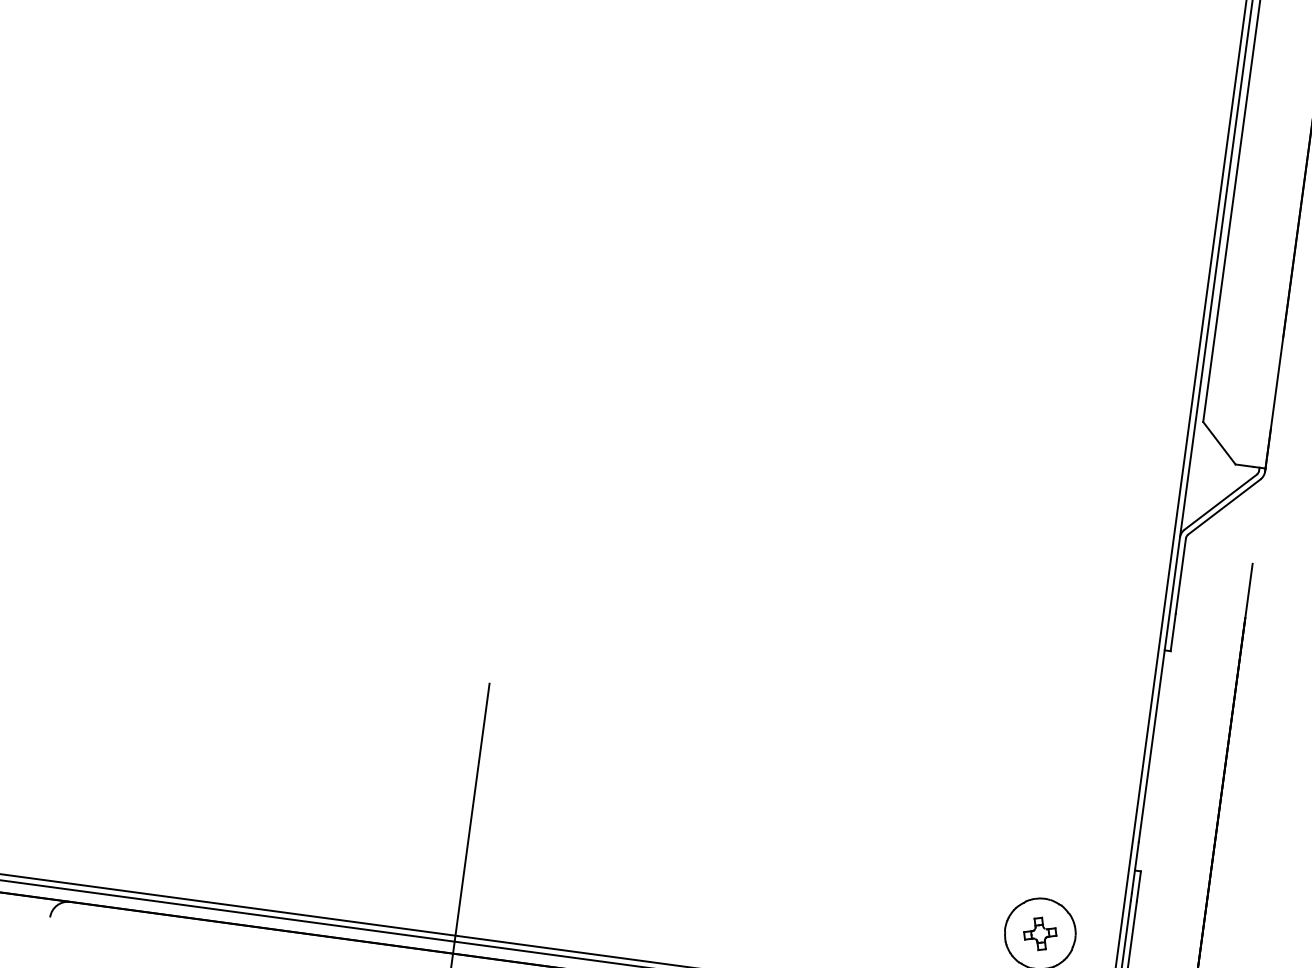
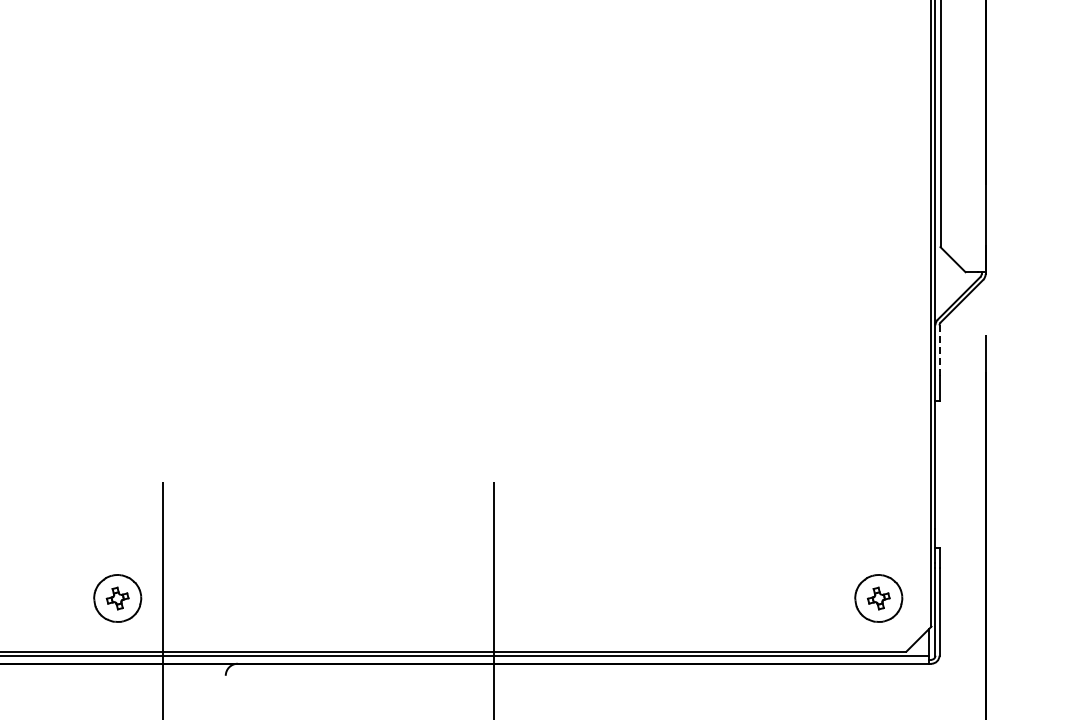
line: (1180, 577) -> (939, 351), solid -> dashed

